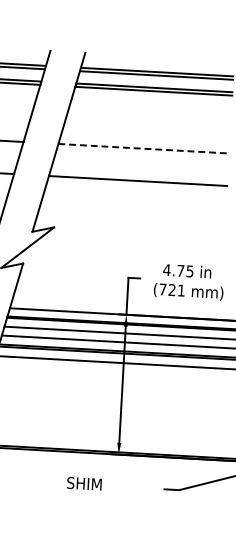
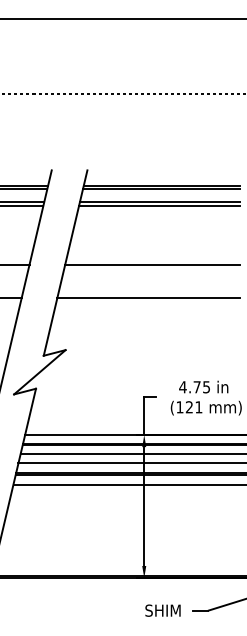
line: (143, 148) -> (152, 264), dashed -> solid
text: (162, 289) -> (179, 407), (721 -> (121
text: (83, 483) -> (162, 610), moved

